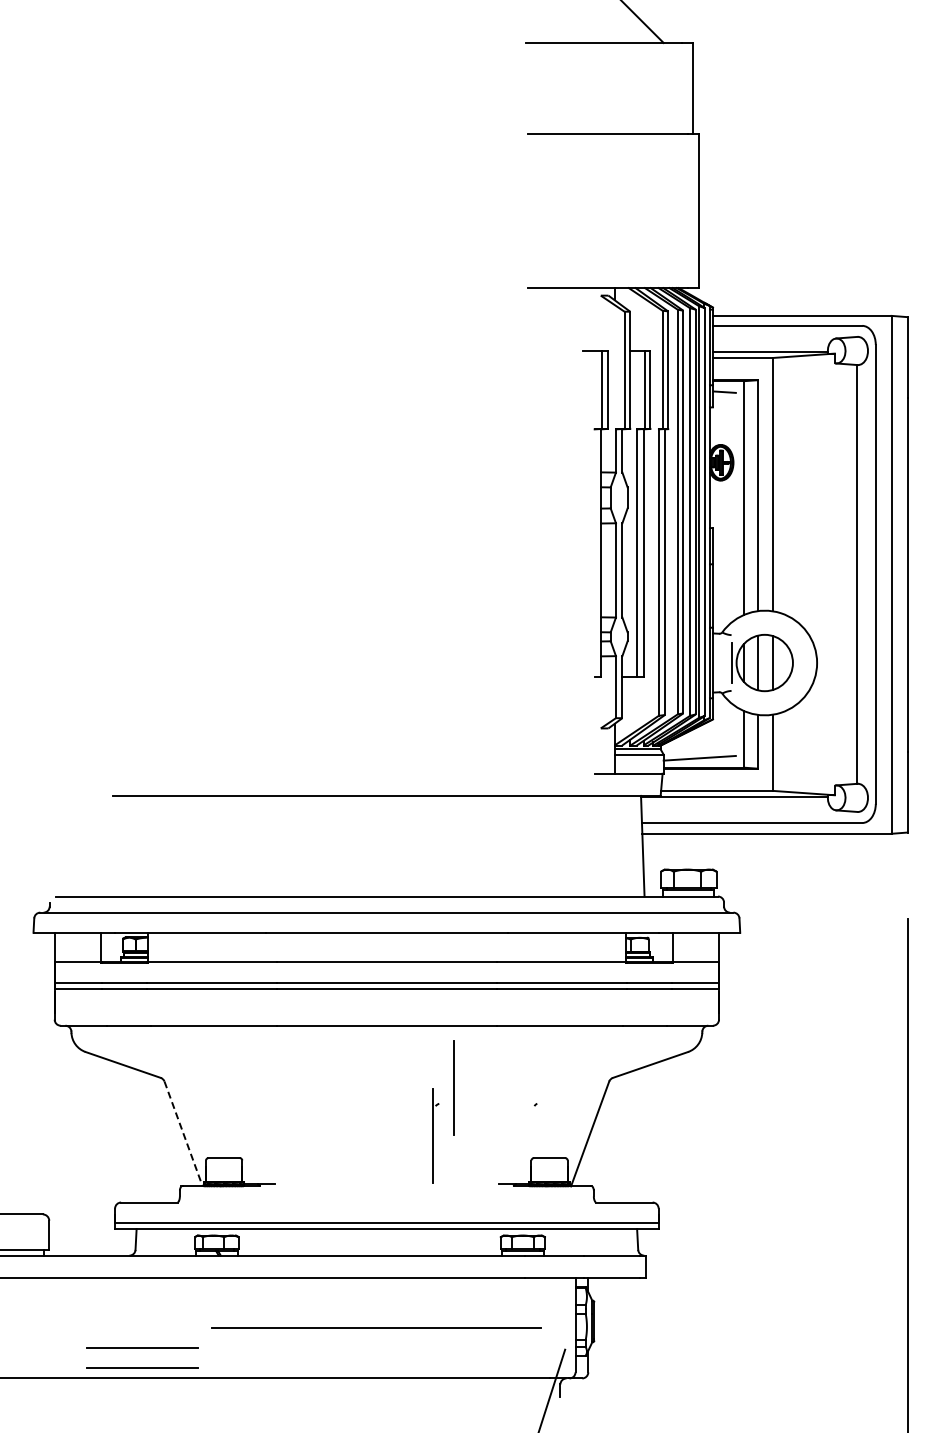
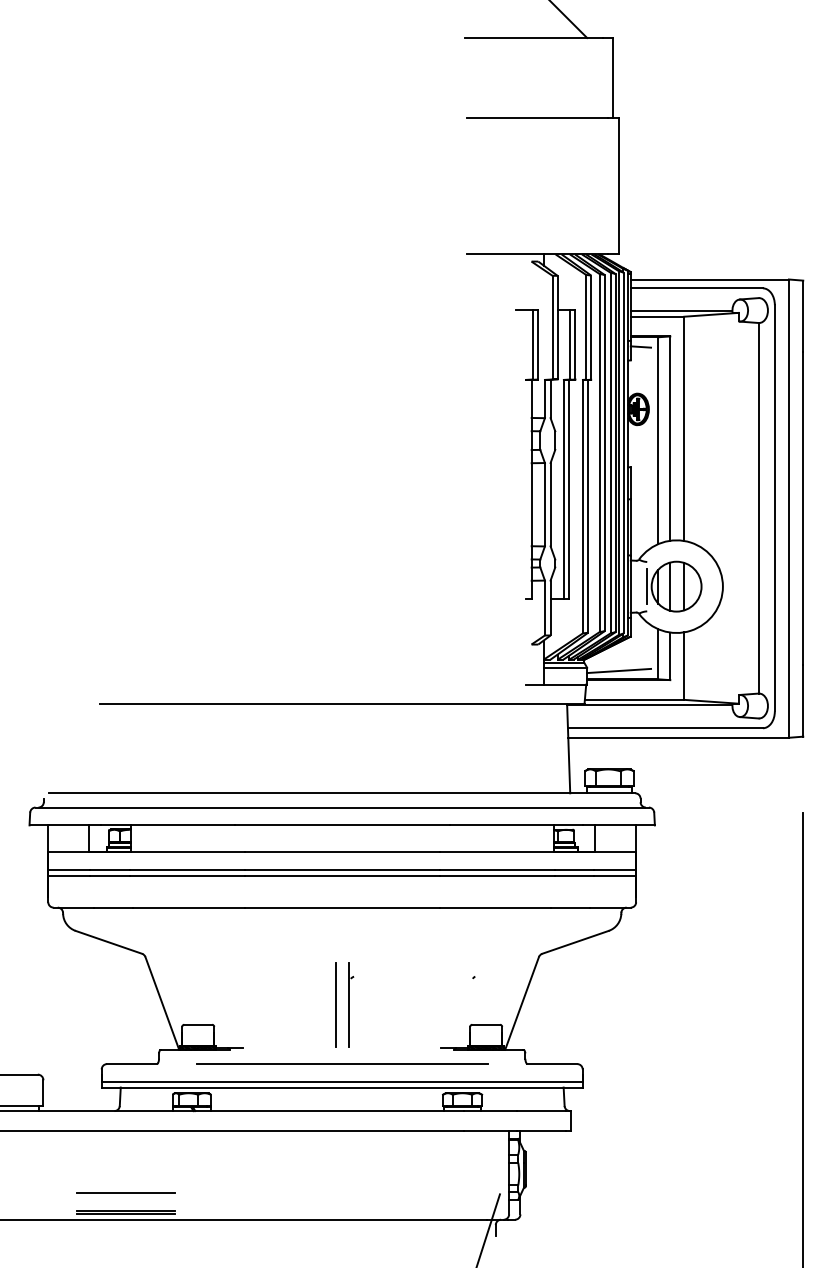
line: (453, 1087) -> (334, 1004), moved
line: (183, 1133) -> (162, 1003), dashed -> solid
part: (435, 1135) -> (350, 1004), moved
line: (376, 1327) -> (341, 1064), moved
line: (142, 1371) -> (125, 1213), added

